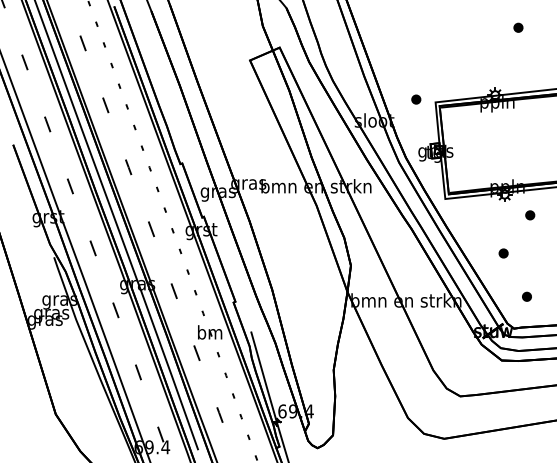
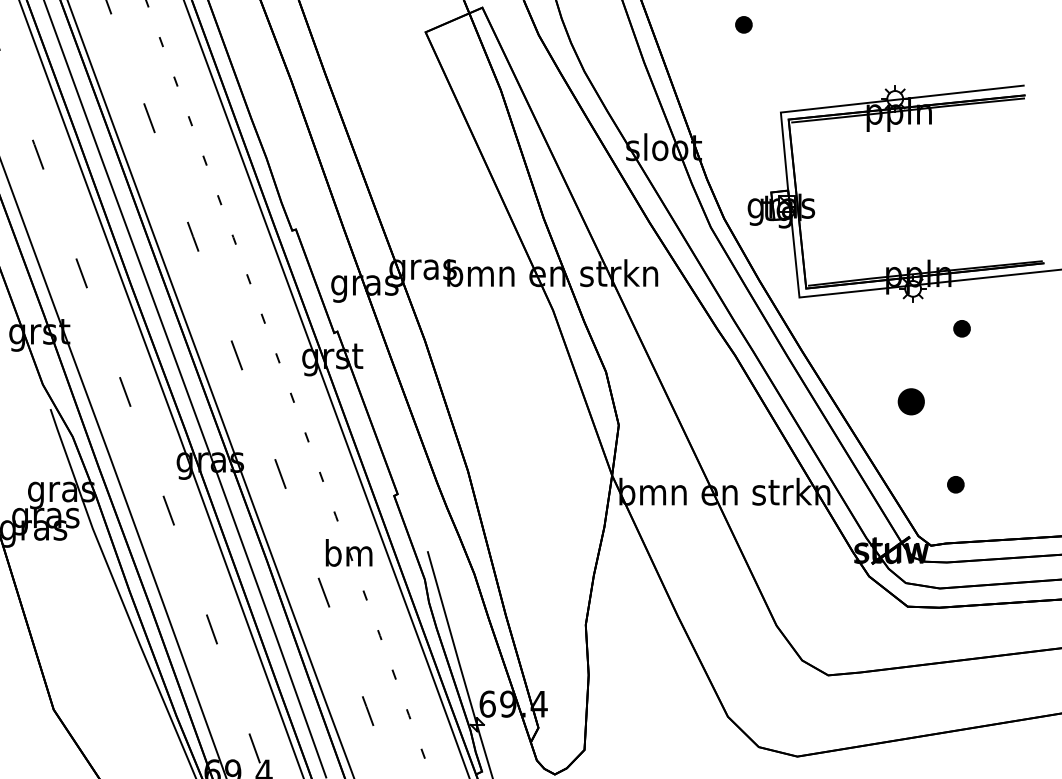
part: (416, 99) -> (744, 24), moved
part: (503, 253) -> (910, 401), size x1.6

